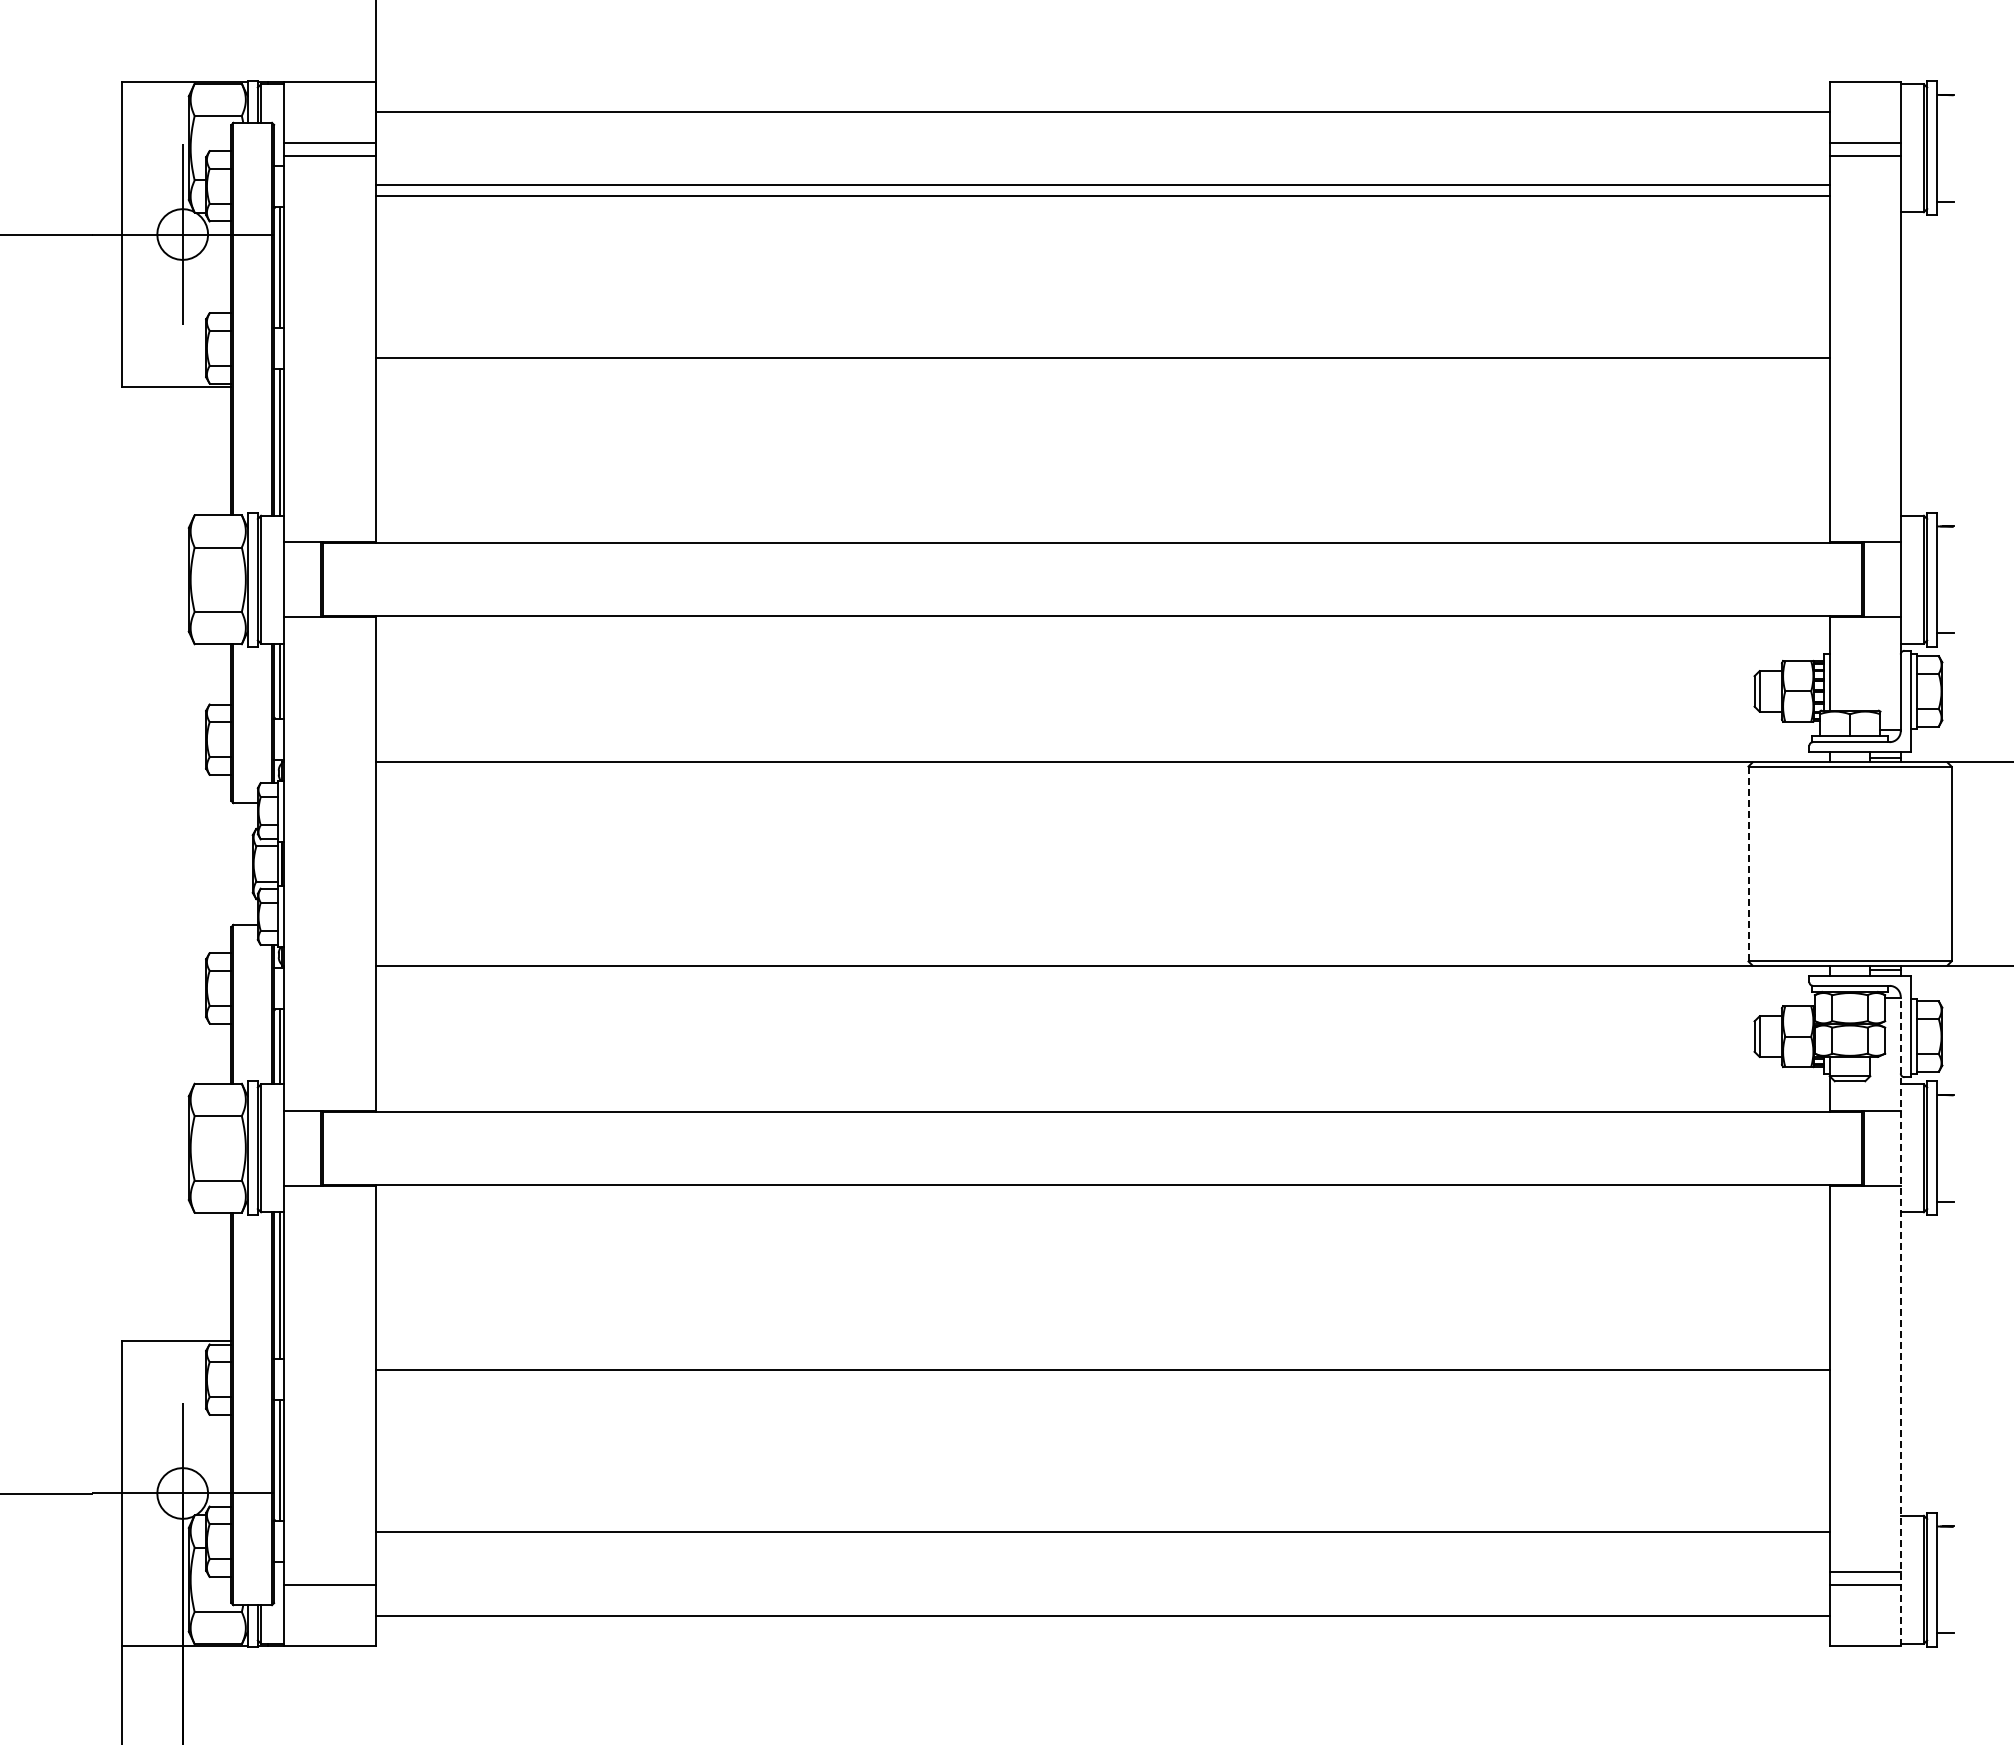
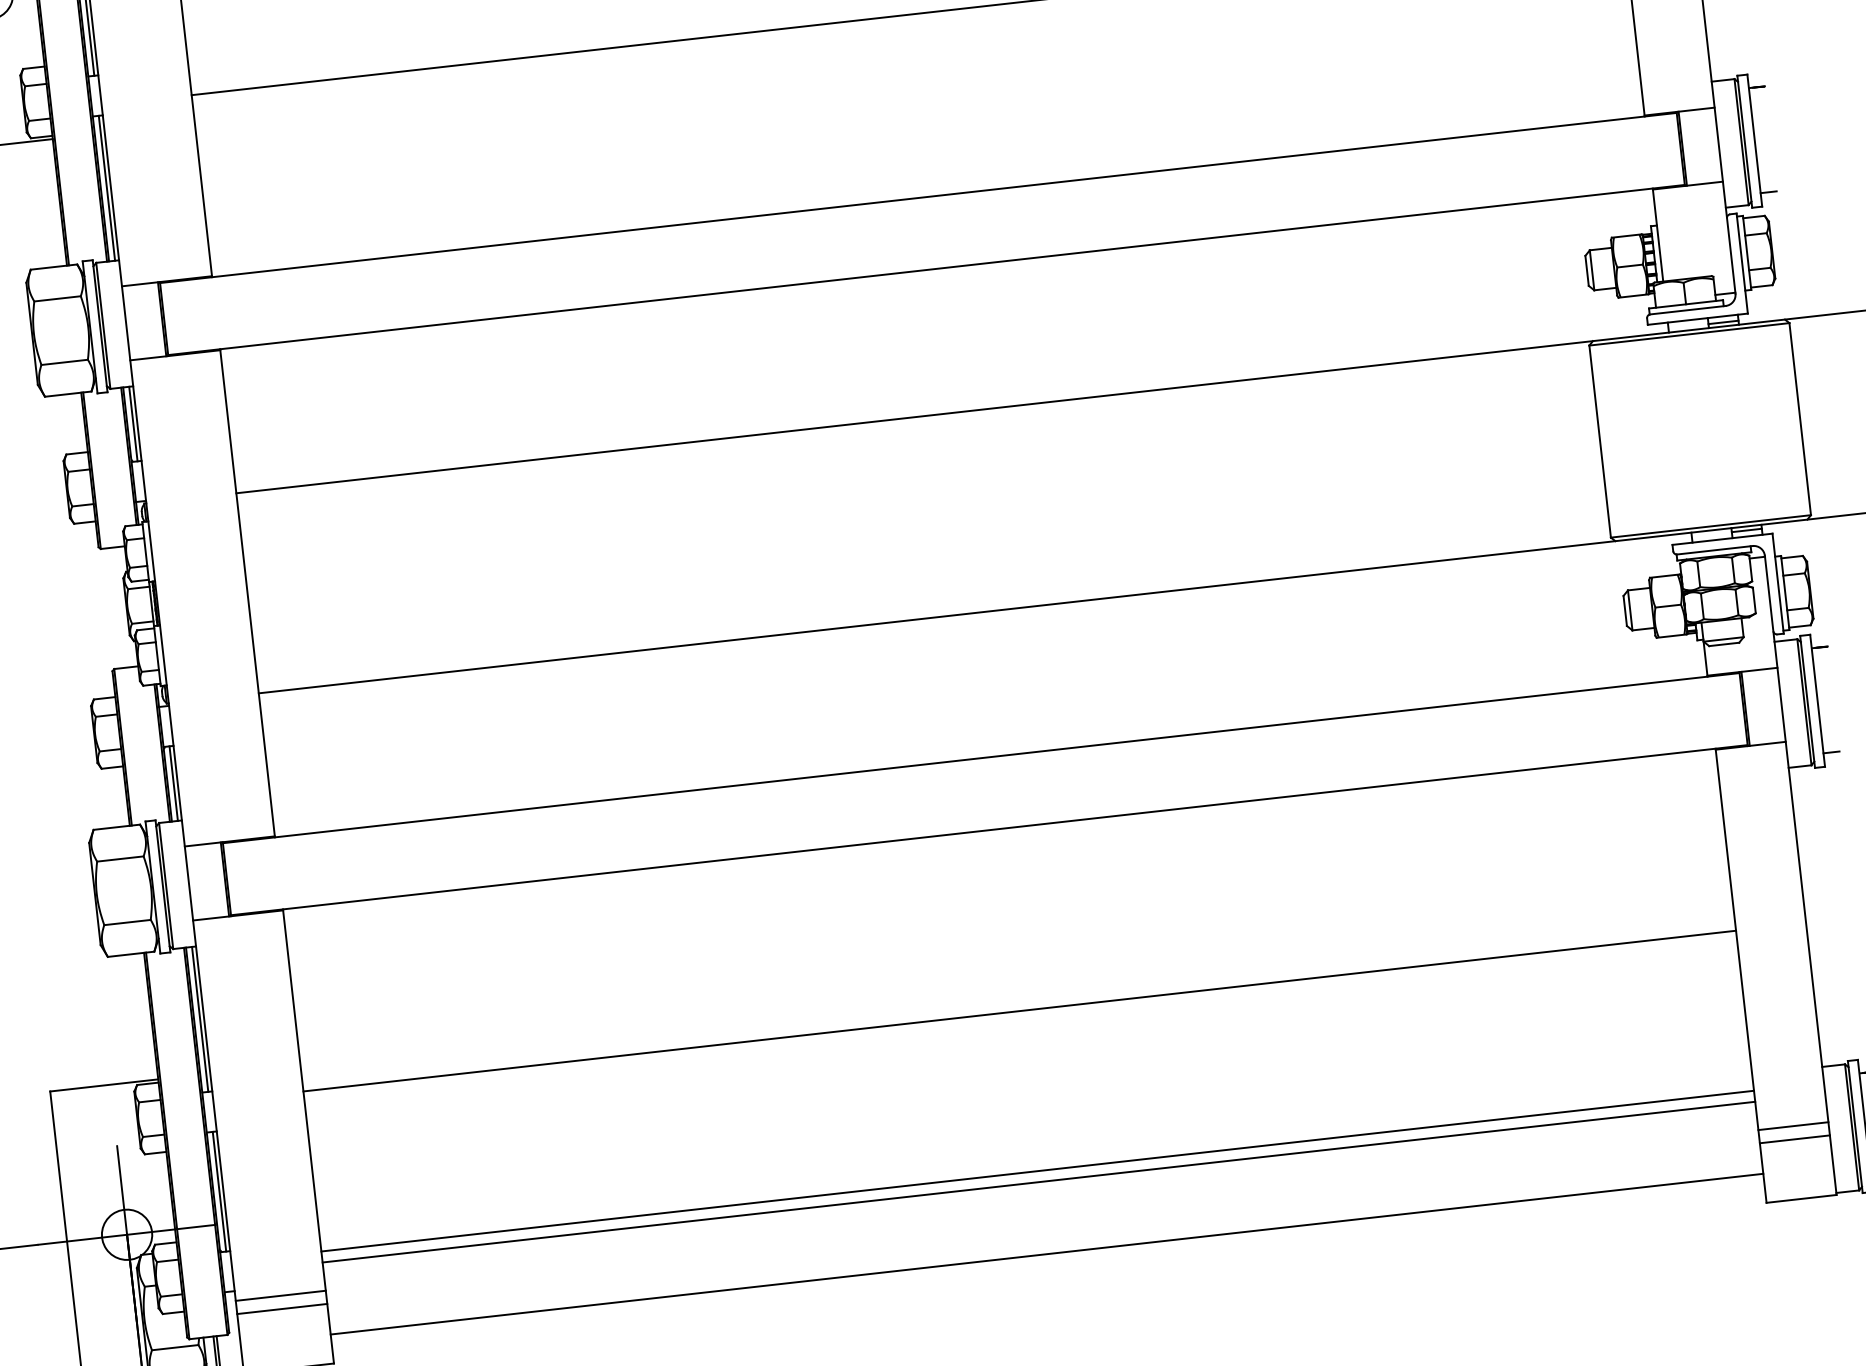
line: (1748, 864) -> (1600, 442), dashed -> solid
line: (1900, 1320) -> (1800, 874), dashed -> solid
line: (1102, 1543) -> (1038, 1182), added
line: (329, 1571) -> (280, 1295), added

